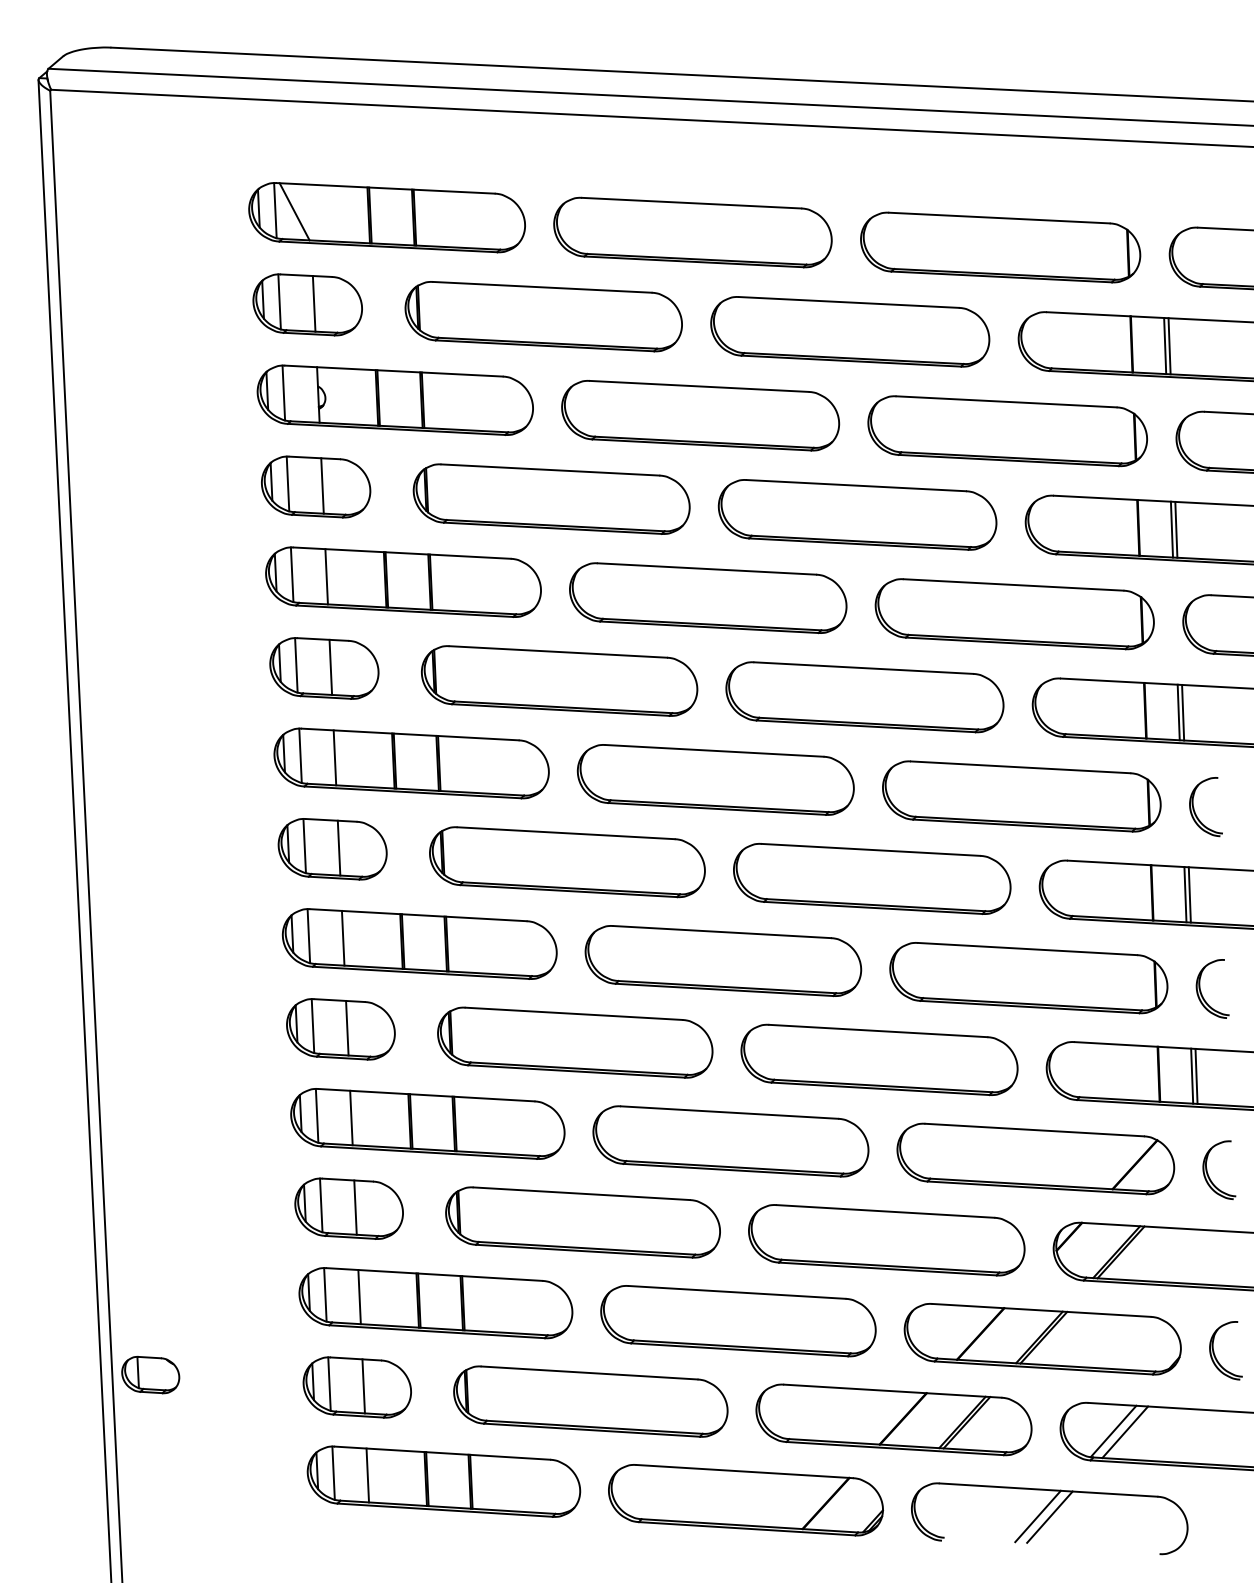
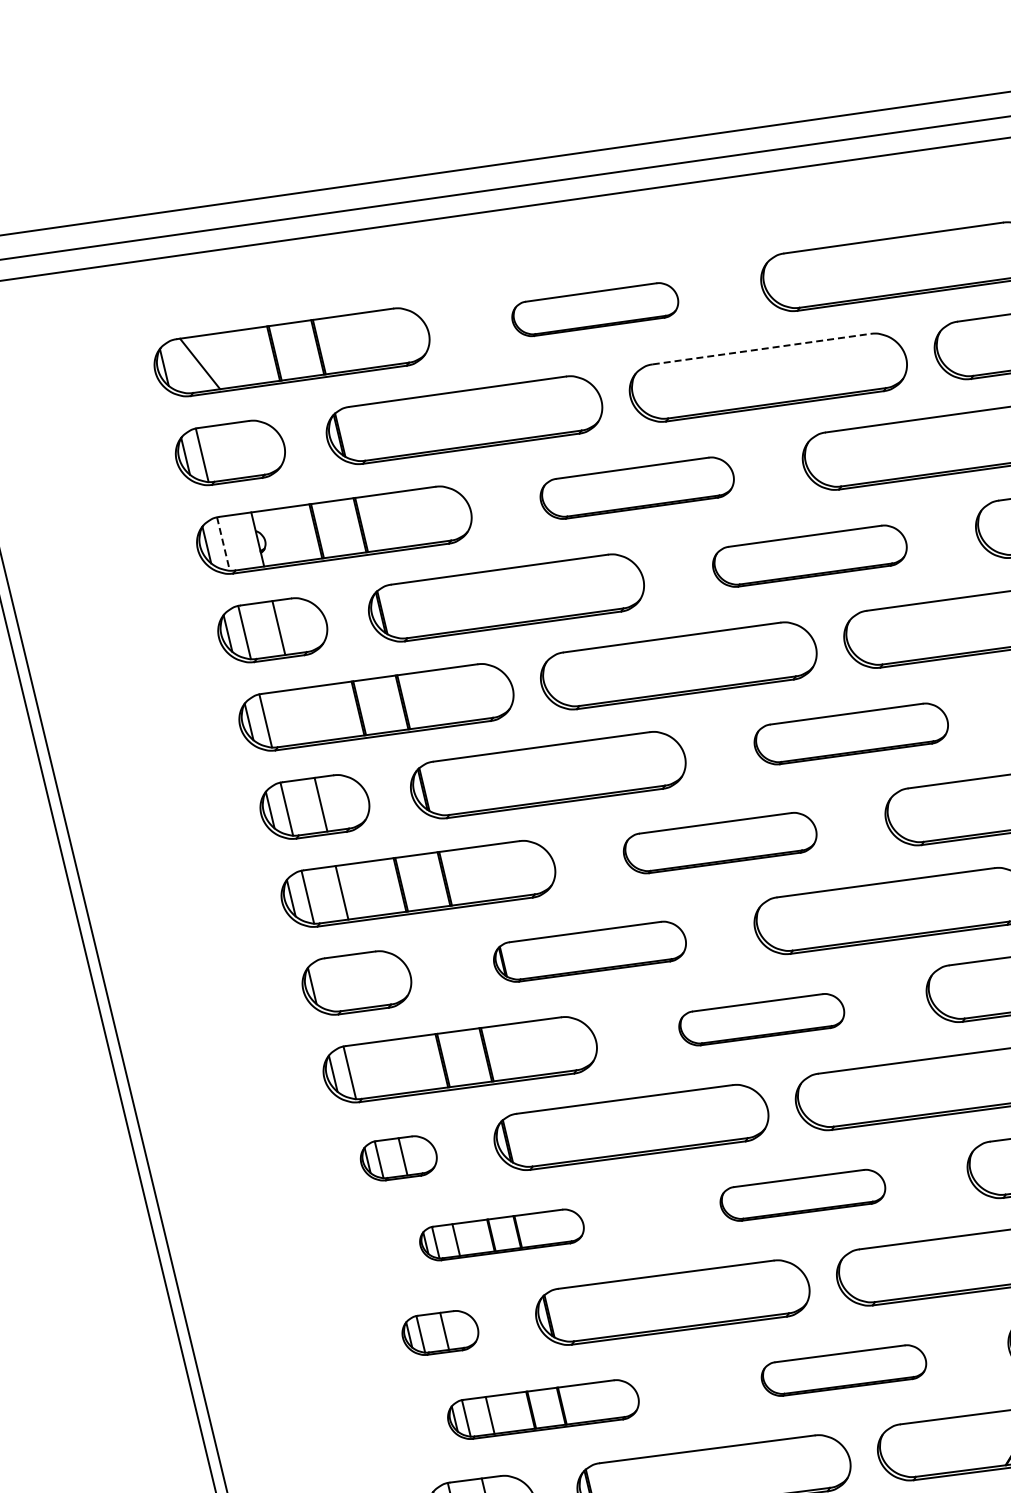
line: (275, 210) -> (181, 366), removed
part: (692, 232) -> (594, 309), size x0.6
line: (849, 302) -> (762, 349), solid -> dashed
line: (313, 303) -> (235, 450), removed
line: (283, 393) -> (223, 544), solid -> dashed
part: (700, 415) -> (636, 488), size x0.7
part: (857, 514) -> (809, 555), size x0.7
line: (326, 576) -> (299, 716), removed
part: (864, 697) -> (850, 734), size x0.7
part: (715, 779) -> (719, 842), size x0.7
line: (304, 845) -> (328, 984), removed
line: (338, 847) -> (362, 980), removed
part: (567, 862) -> (590, 952), size x0.7
line: (342, 937) -> (383, 1067), removed
part: (723, 961) -> (761, 1020), size x0.6
part: (340, 1029) -> (398, 1158), size x0.7
part: (427, 1123) -> (501, 1234), size x0.6
part: (730, 1141) -> (802, 1195), size x0.6
part: (348, 1208) -> (439, 1332), size x0.7
part: (435, 1303) -> (543, 1409), size x0.7
part: (738, 1321) -> (844, 1370), size x0.6

